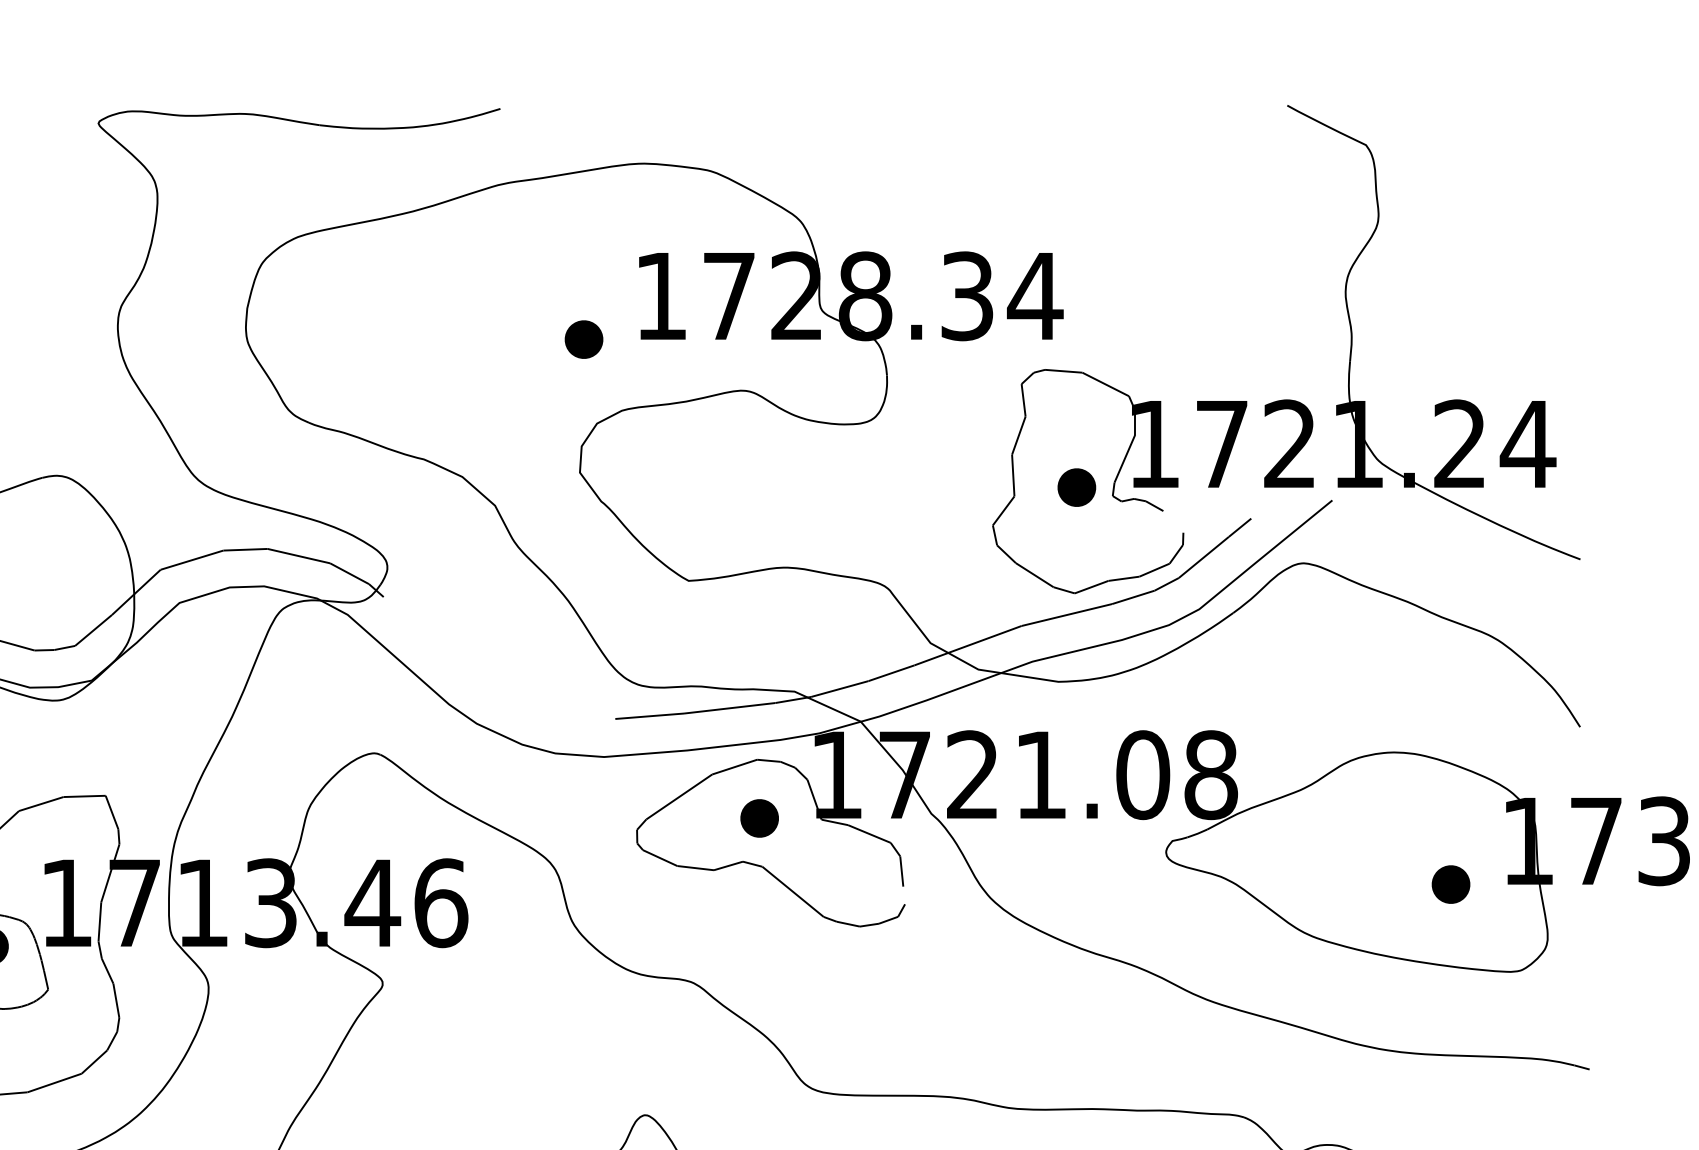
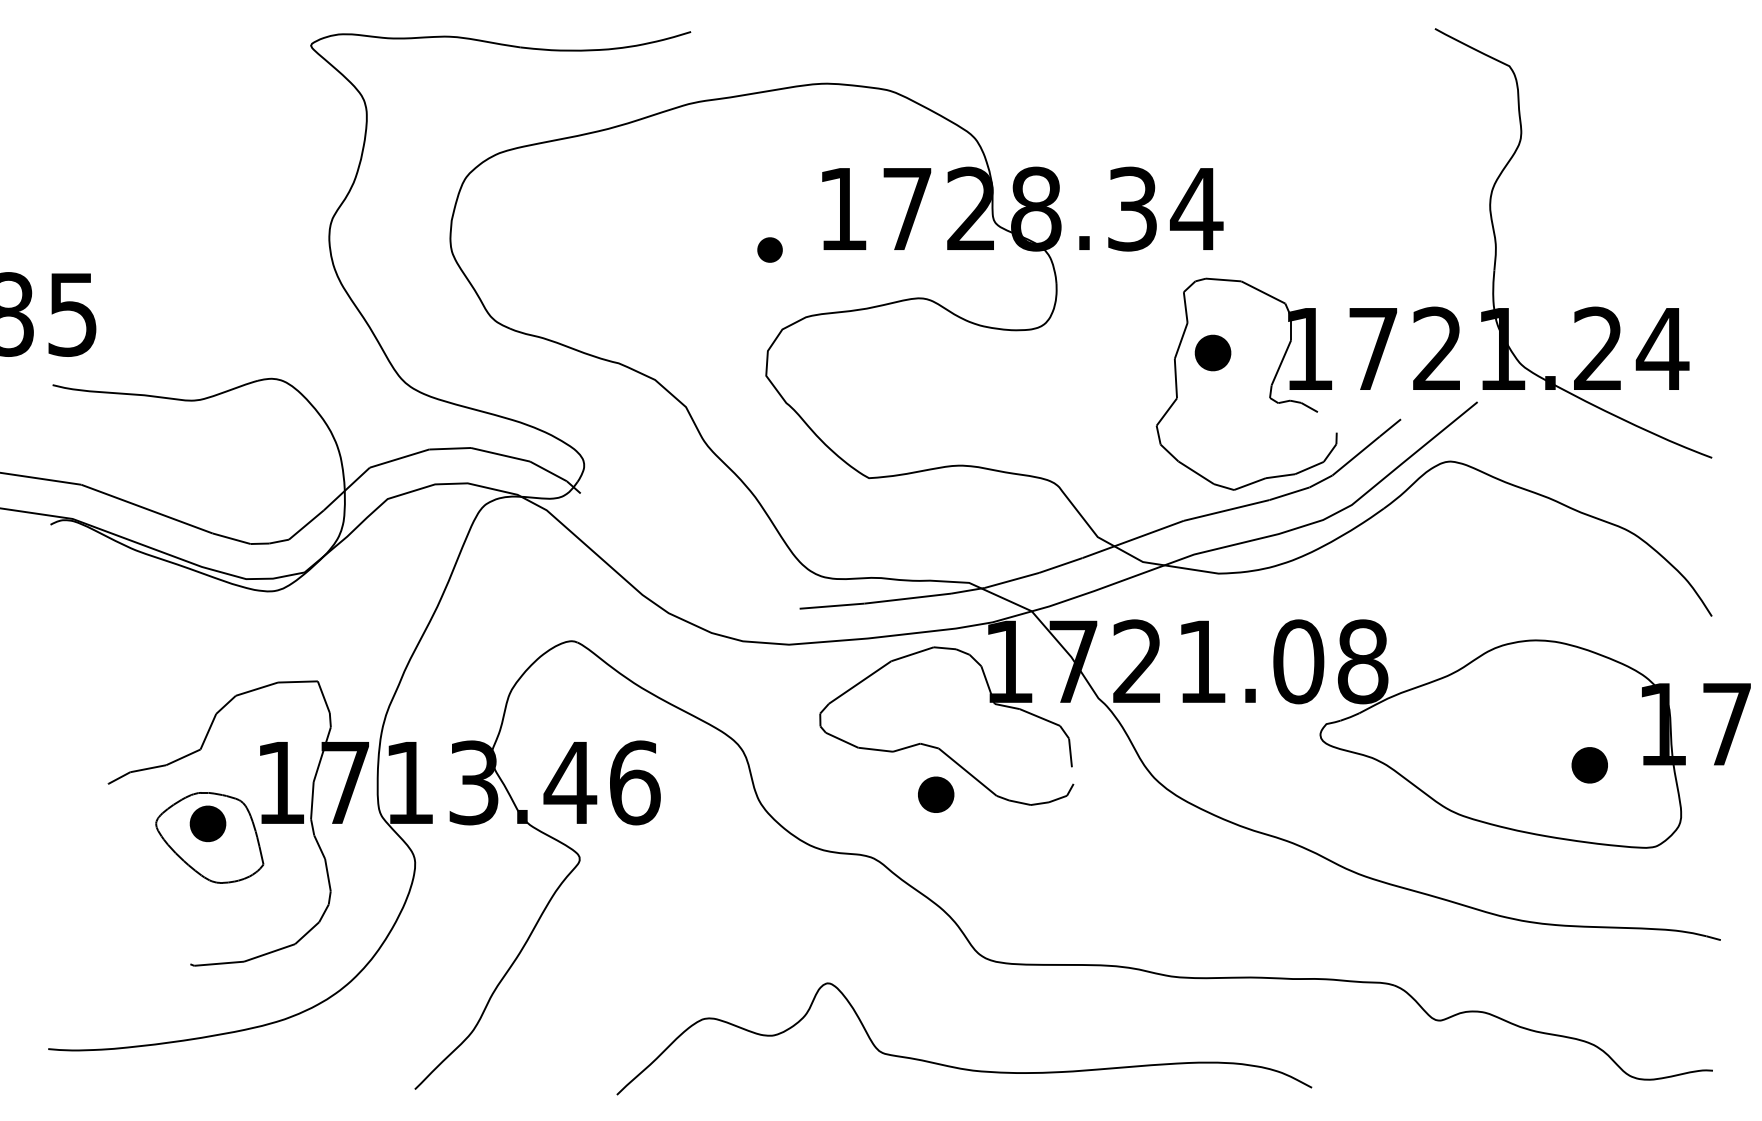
part: (583, 339) -> (769, 249), size x0.7
part: (1076, 487) -> (1212, 352), moved
part: (760, 818) -> (936, 794), moved

